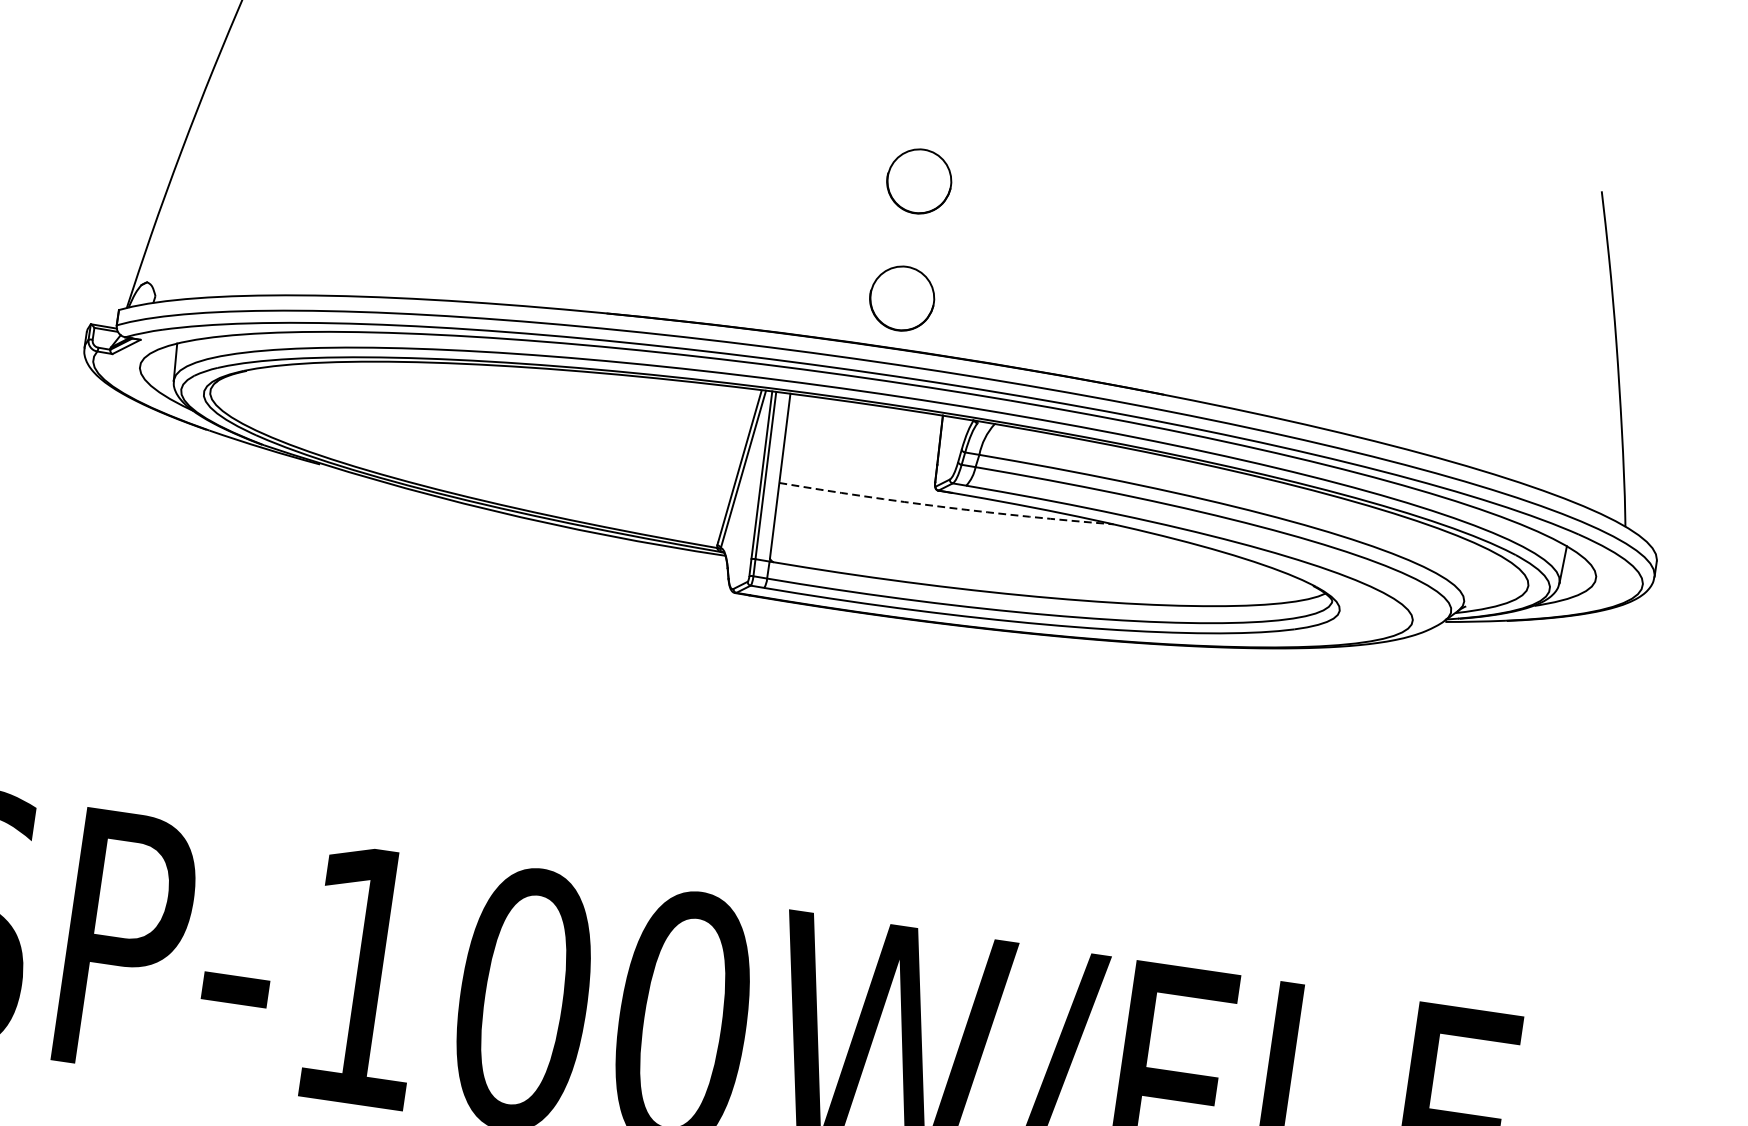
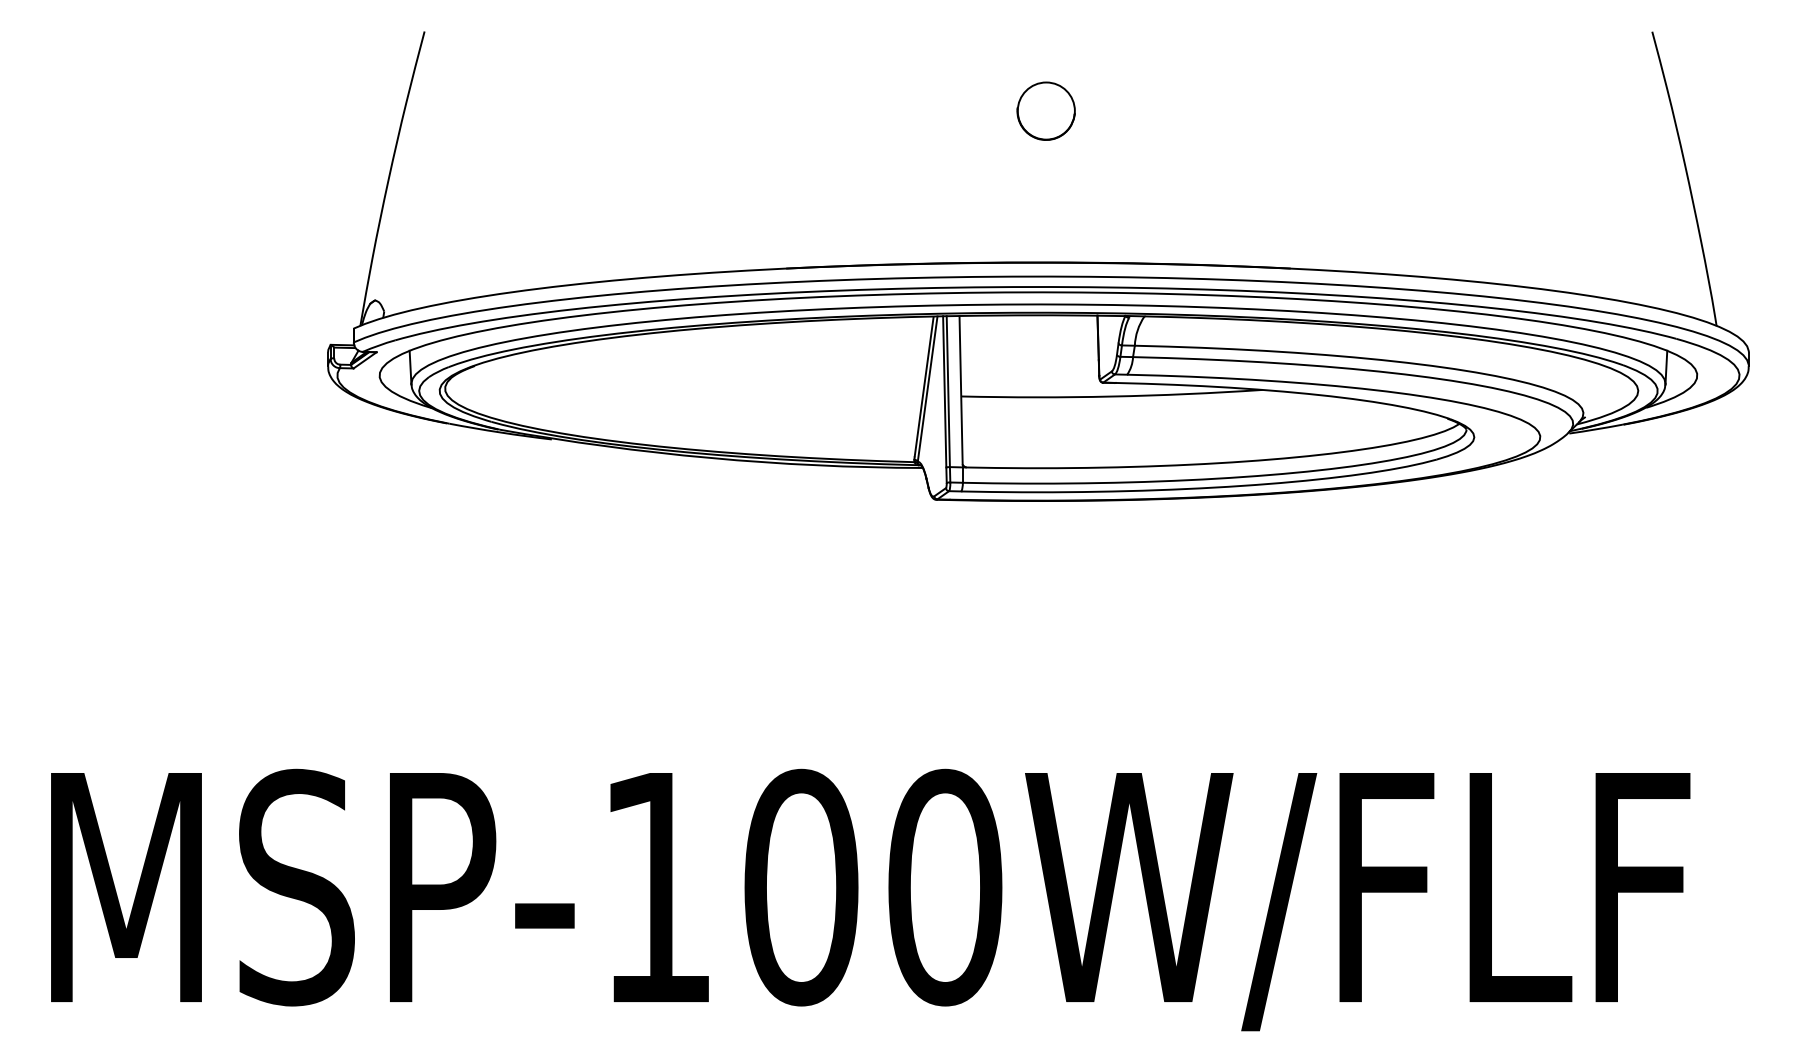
circle: (901, 297) -> (1045, 216), removed
arc: (946, 507) -> (1112, 396), dashed -> solid

